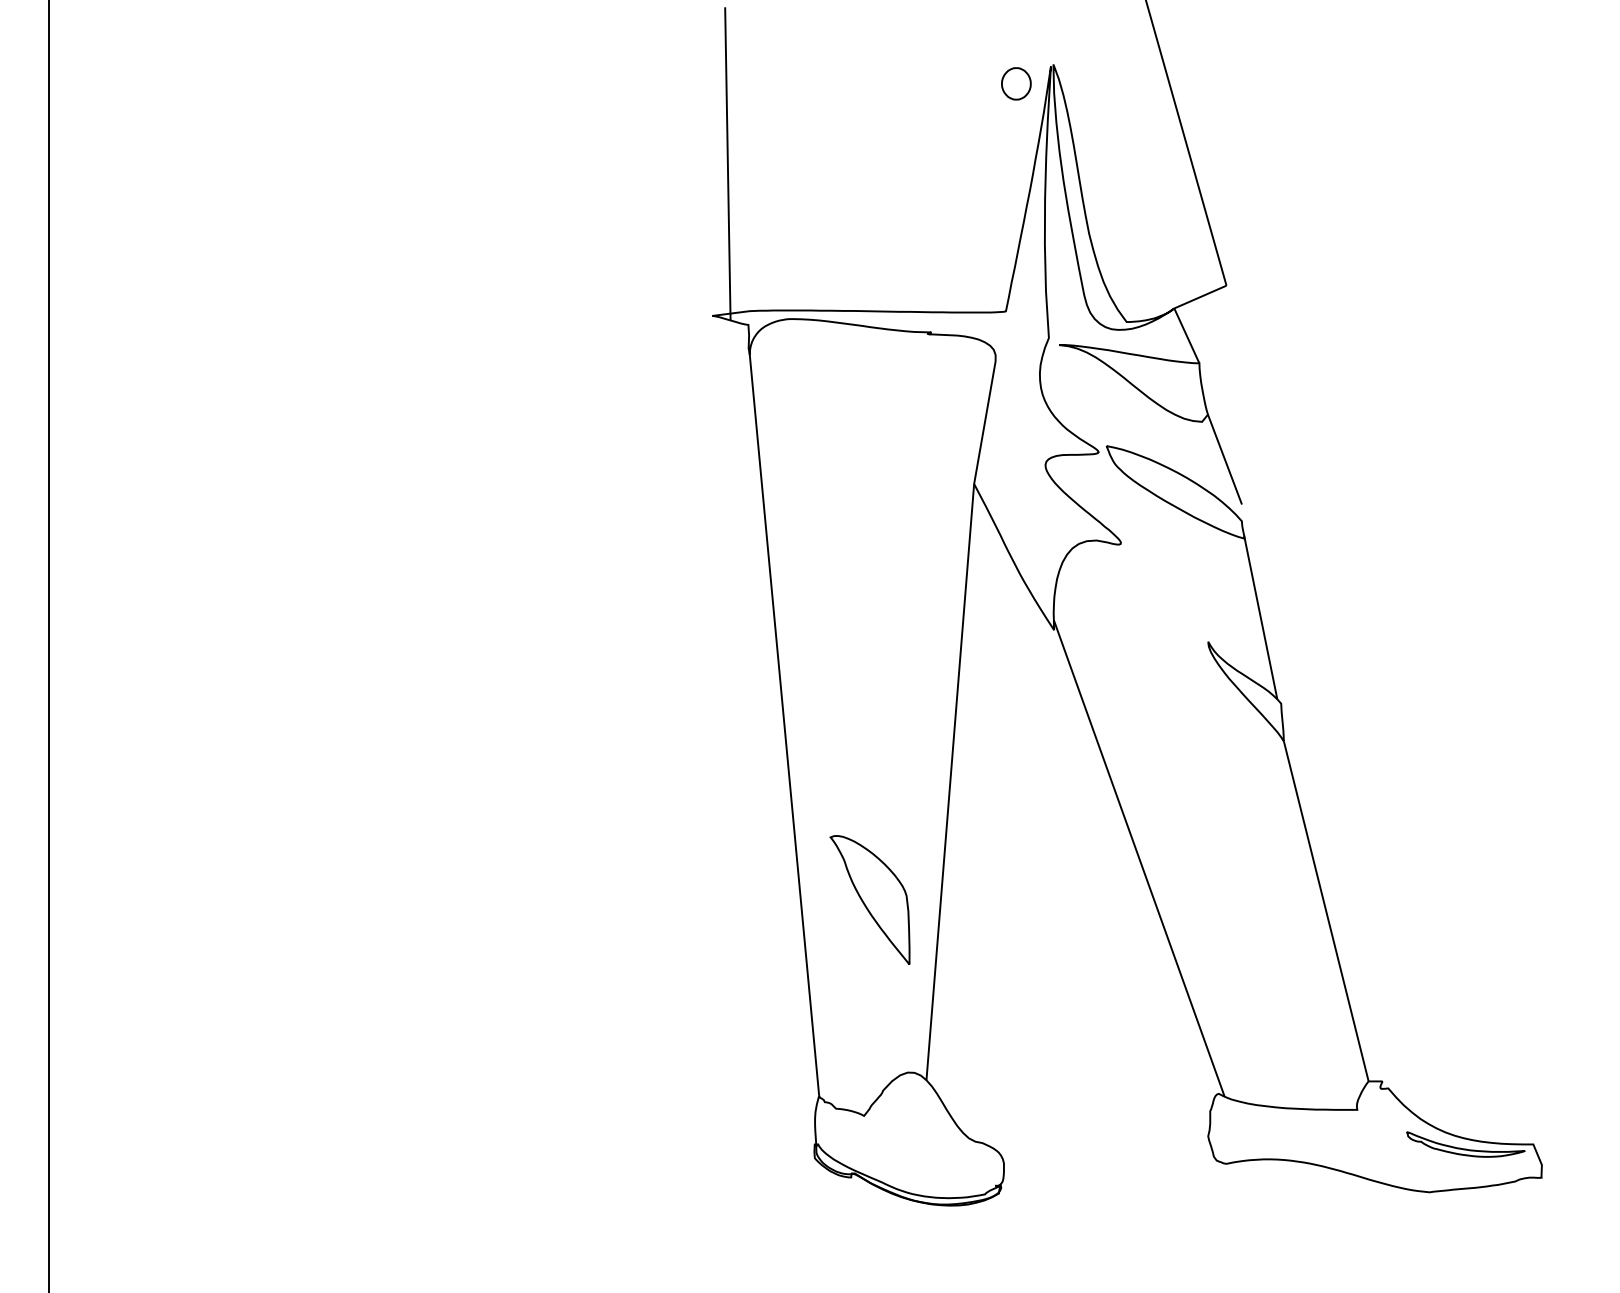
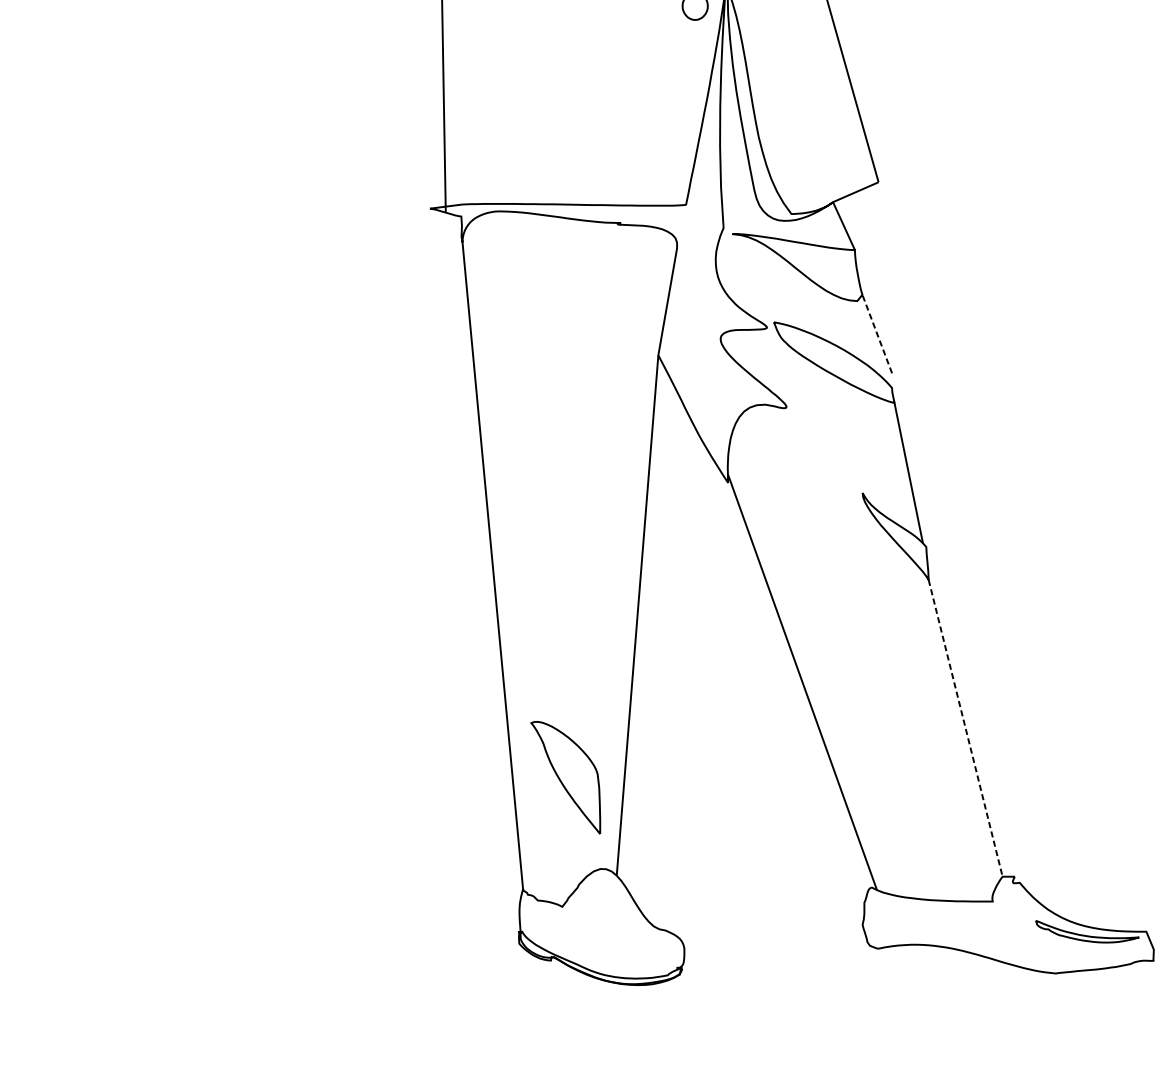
line: (1224, 459) -> (876, 333), solid -> dashed
part: (869, 899) -> (565, 777), moved
line: (1326, 911) -> (965, 728), solid -> dashed

